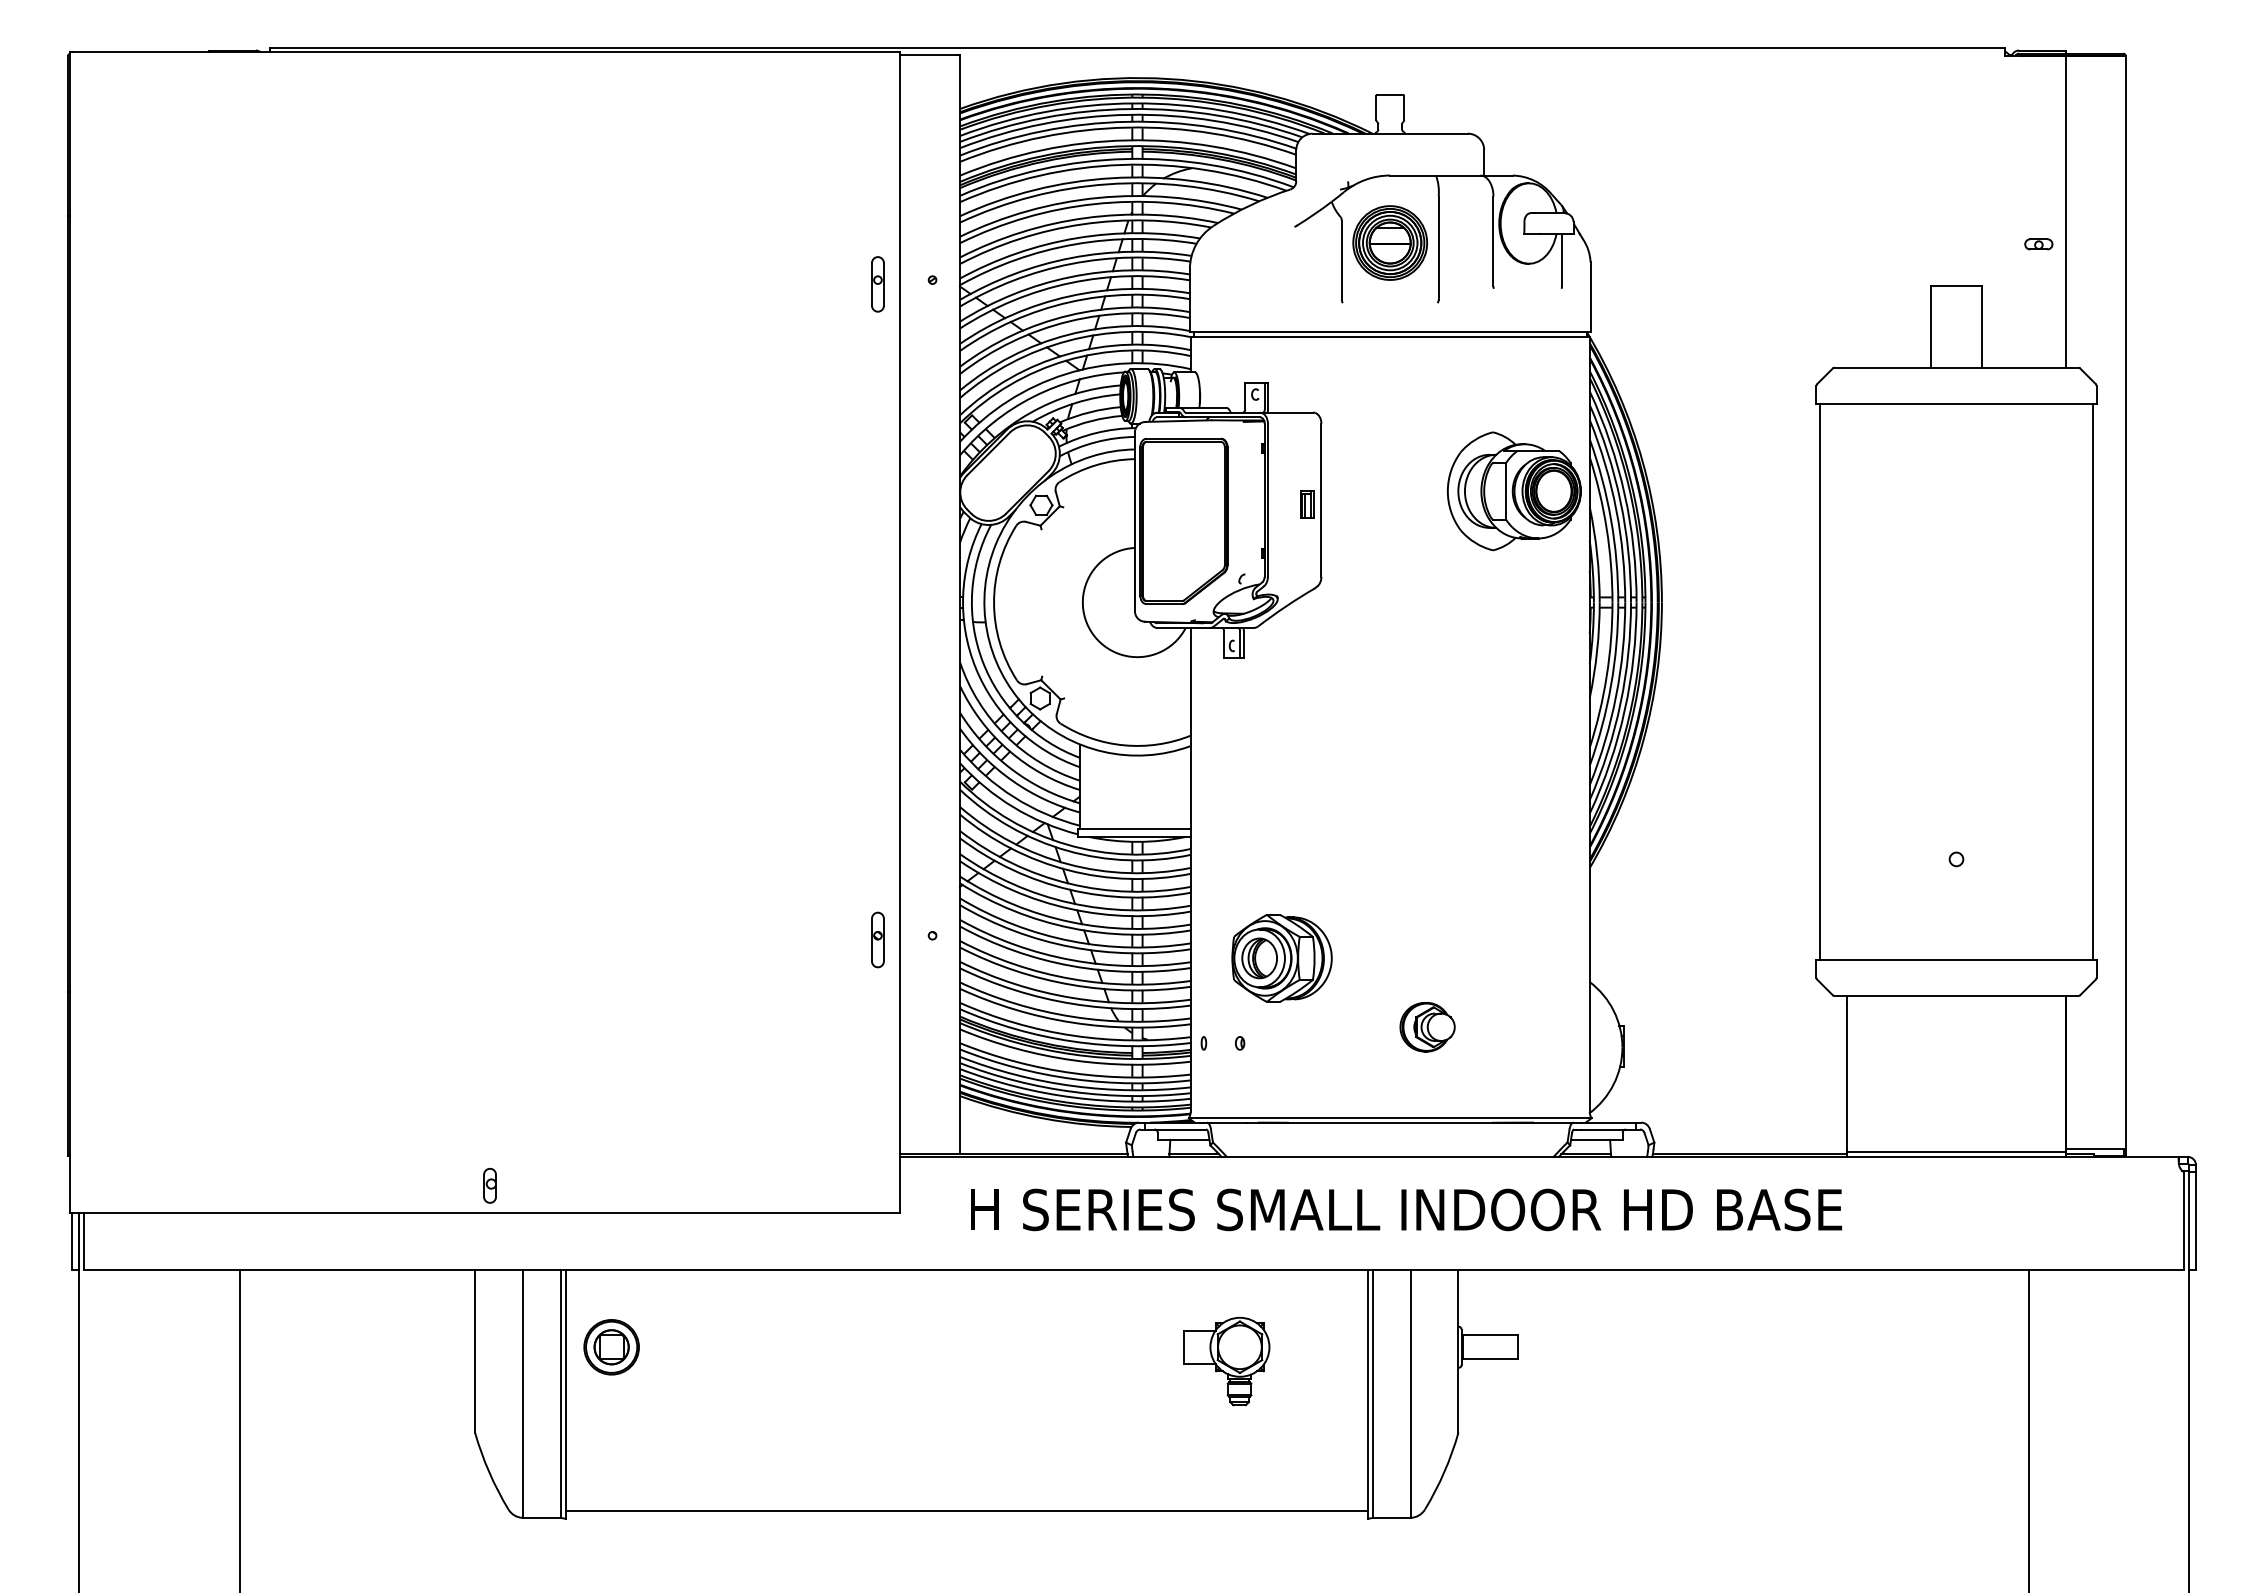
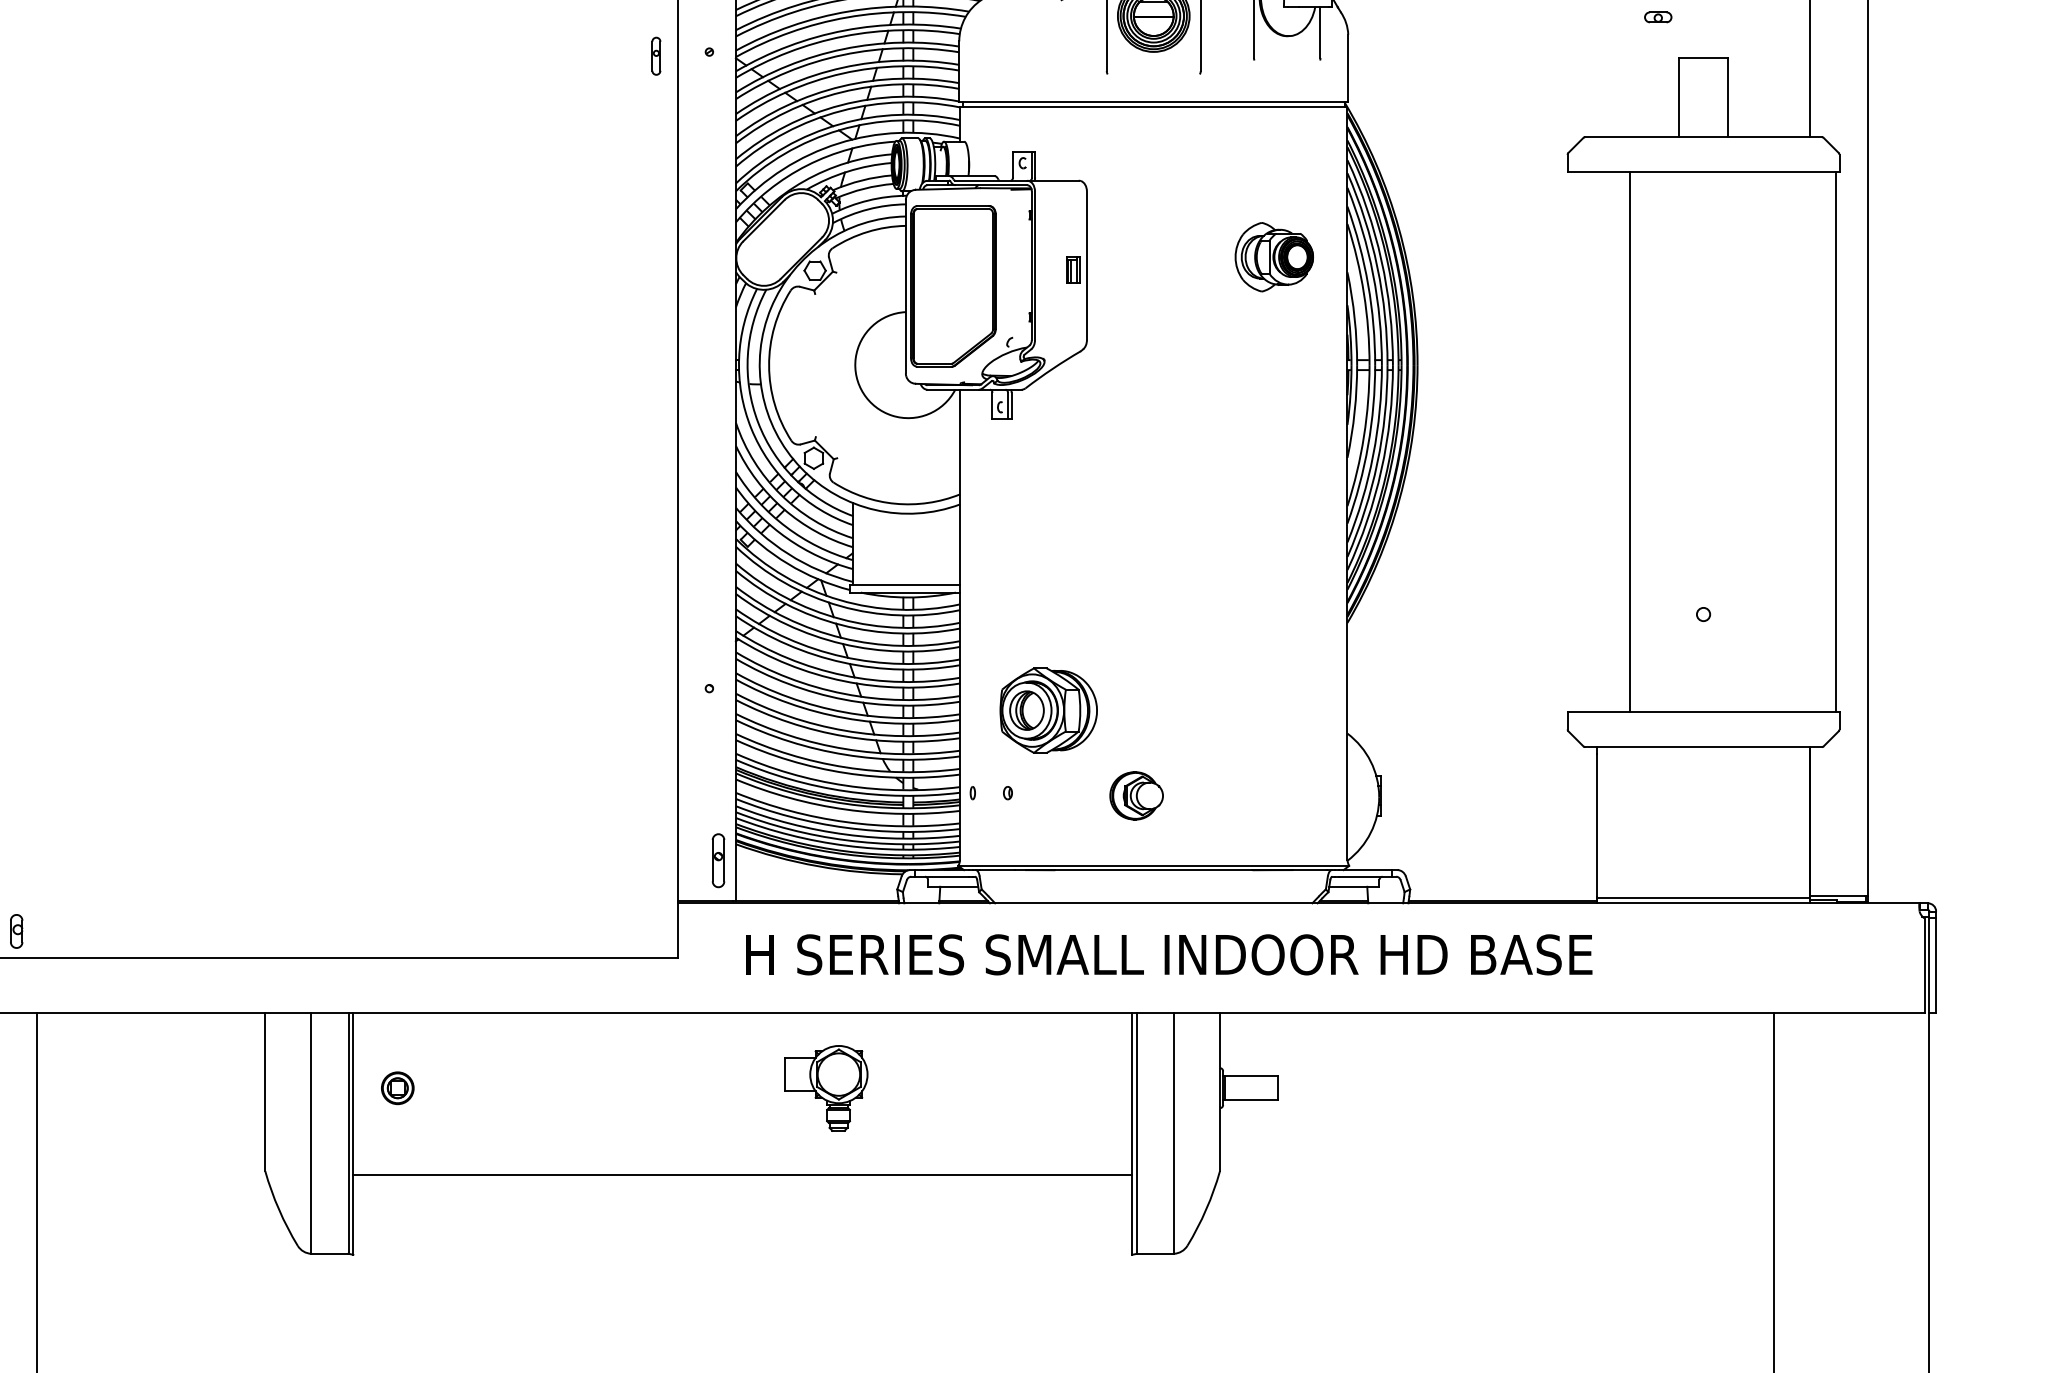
part: (2038, 244) -> (1657, 17), moved
part: (877, 284) -> (655, 56), size x0.7
part: (1514, 491) -> (1274, 257), size x0.6
line: (1819, 681) -> (1629, 441), moved
part: (877, 939) -> (718, 860), moved
part: (1427, 1027) -> (1136, 796), moved
part: (489, 1185) -> (16, 931), moved
part: (611, 1347) -> (397, 1088), size x0.6
part: (1226, 1361) -> (825, 1088), moved
line: (966, 1511) -> (742, 1175), moved

